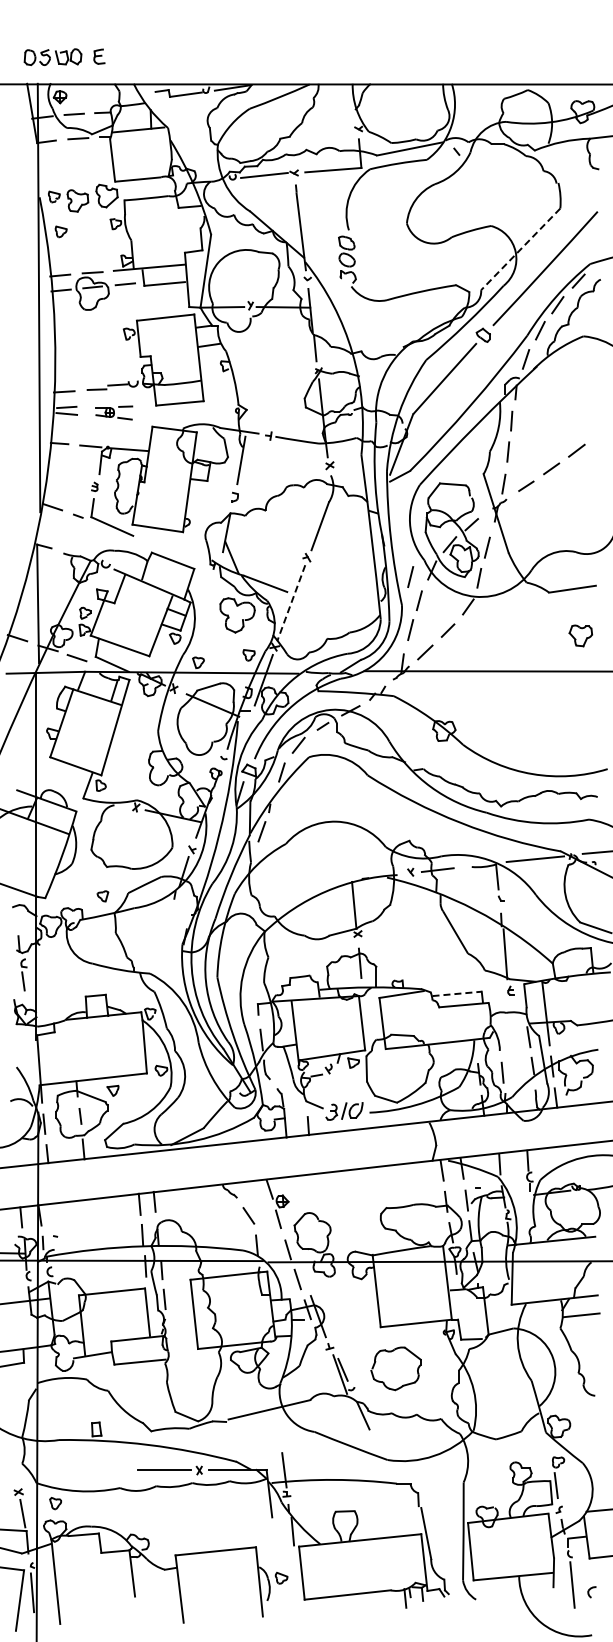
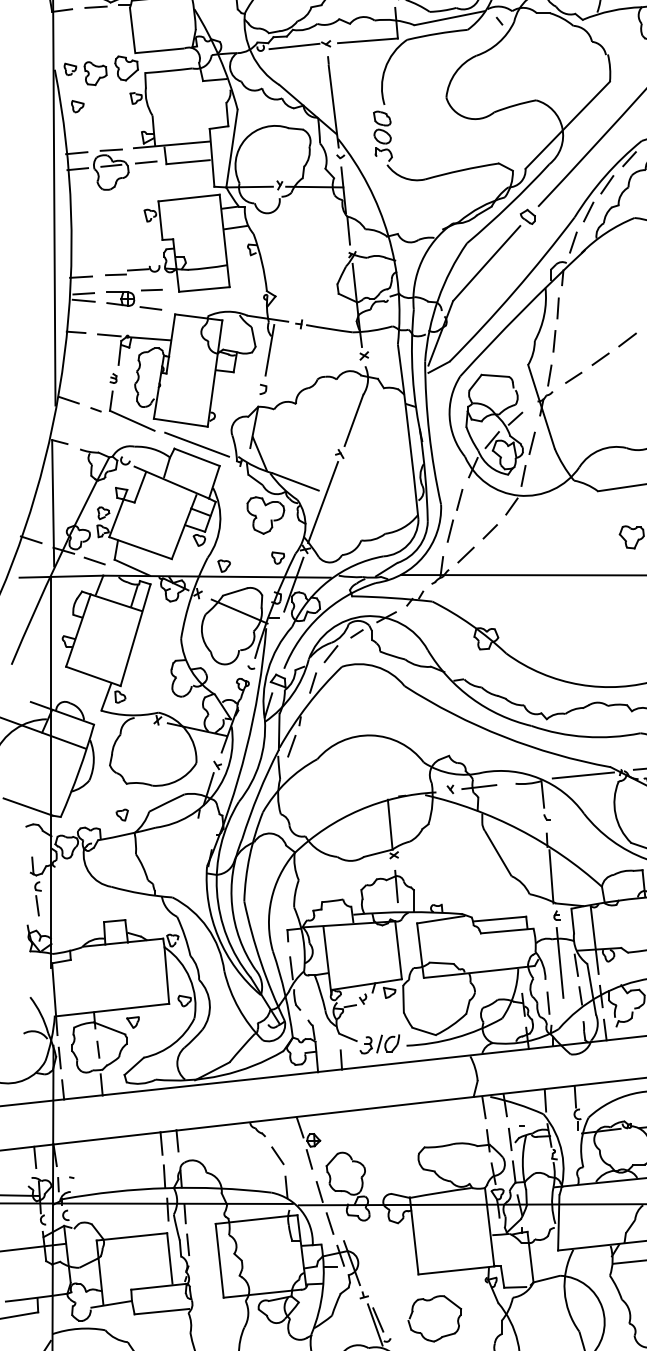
line: (520, 249) -> (567, 125), dashed -> solid
part: (113, 412) -> (133, 299), size x1.43
line: (173, 548) -> (197, 444), added
line: (410, 576) -> (450, 474), removed
line: (291, 603) -> (323, 502), dashed -> solid
line: (457, 993) -> (500, 918), dashed -> solid
line: (513, 1034) -> (560, 962), added

